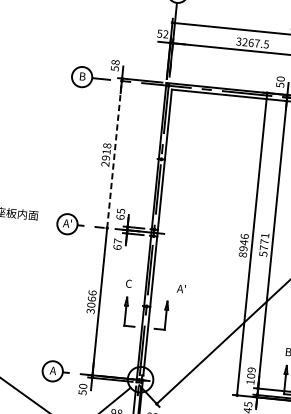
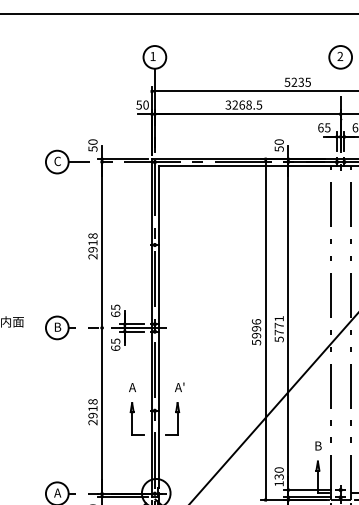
text: (165, 33) -> (145, 104), 52 -> 50
text: (256, 42) -> (248, 104), 3267.5 -> 3268.5
text: (116, 62) -> (93, 141), 58 -> 50
text: (82, 76) -> (57, 161), B -> C
line: (114, 155) -> (102, 245), dashed -> solid
text: (66, 222) -> (56, 326), A' -> B
text: (117, 241) -> (115, 341), 67 -> 65
text: (243, 248) -> (256, 335), 8946 -> 5996
text: (128, 283) -> (132, 387), C -> A
text: (181, 288) -> (179, 386), moved
text: (91, 302) -> (92, 412), 3066 -> 2918
text: (250, 372) -> (278, 473), 109 -> 130

